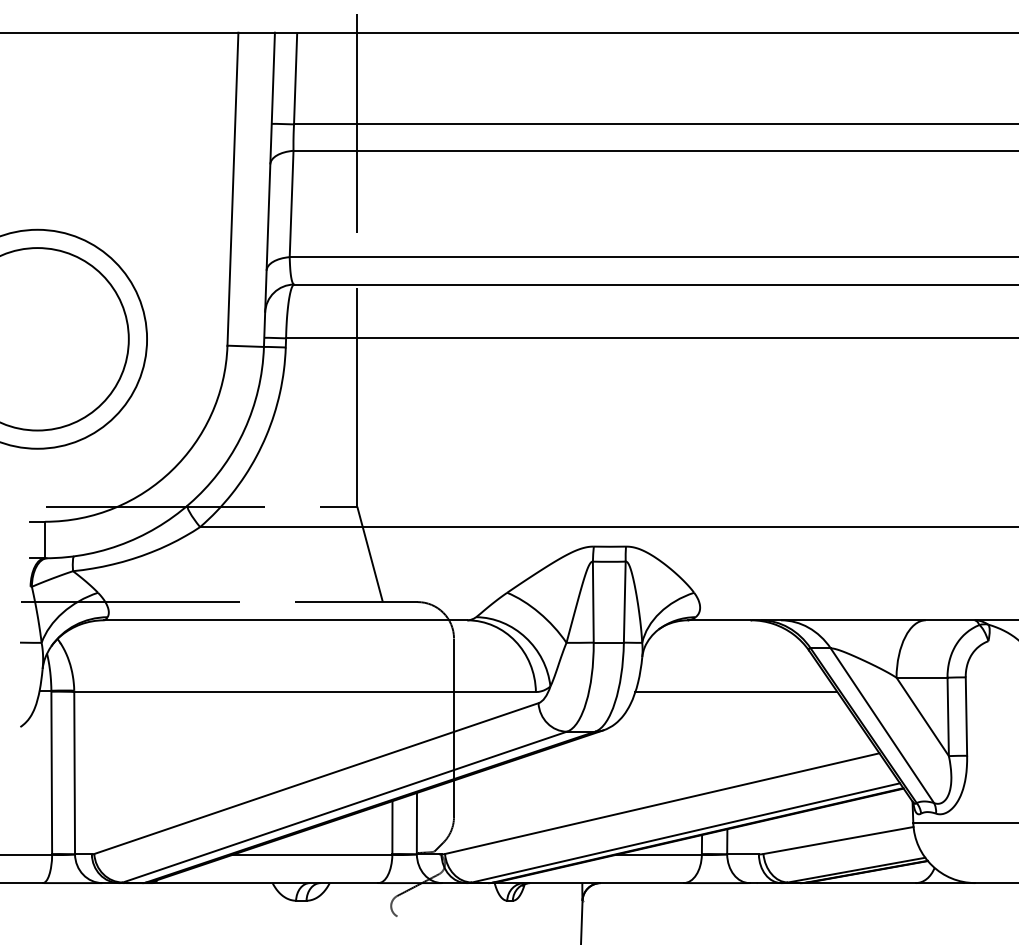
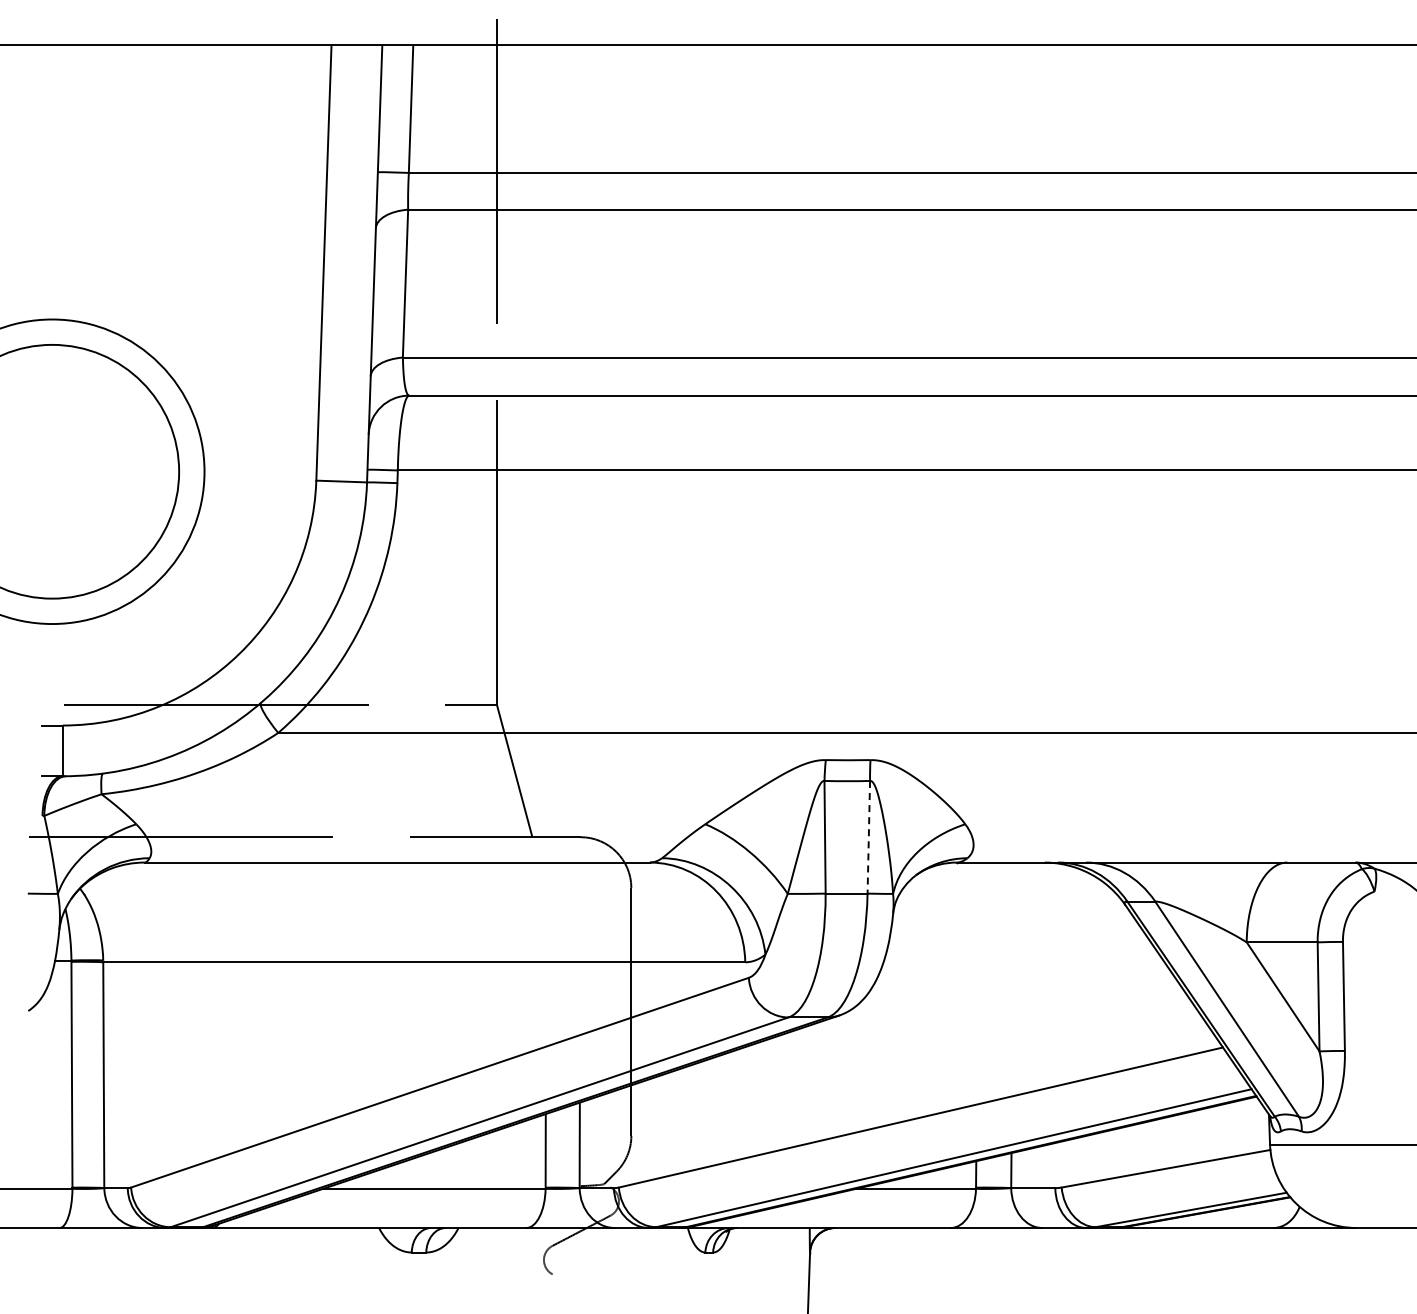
line: (624, 602) -> (868, 837), solid -> dashed
line: (736, 692) -> (1023, 962), removed

